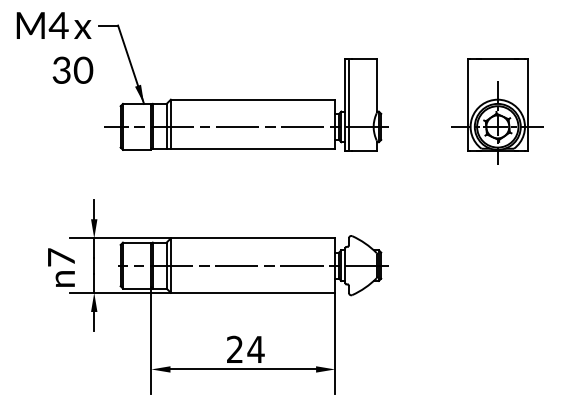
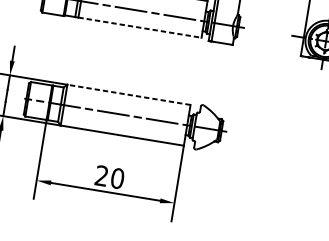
line: (253, 148) -> (140, 27), solid -> dashed
line: (252, 238) -> (128, 94), solid -> dashed
text: (255, 349) -> (117, 178), 24 -> 20

